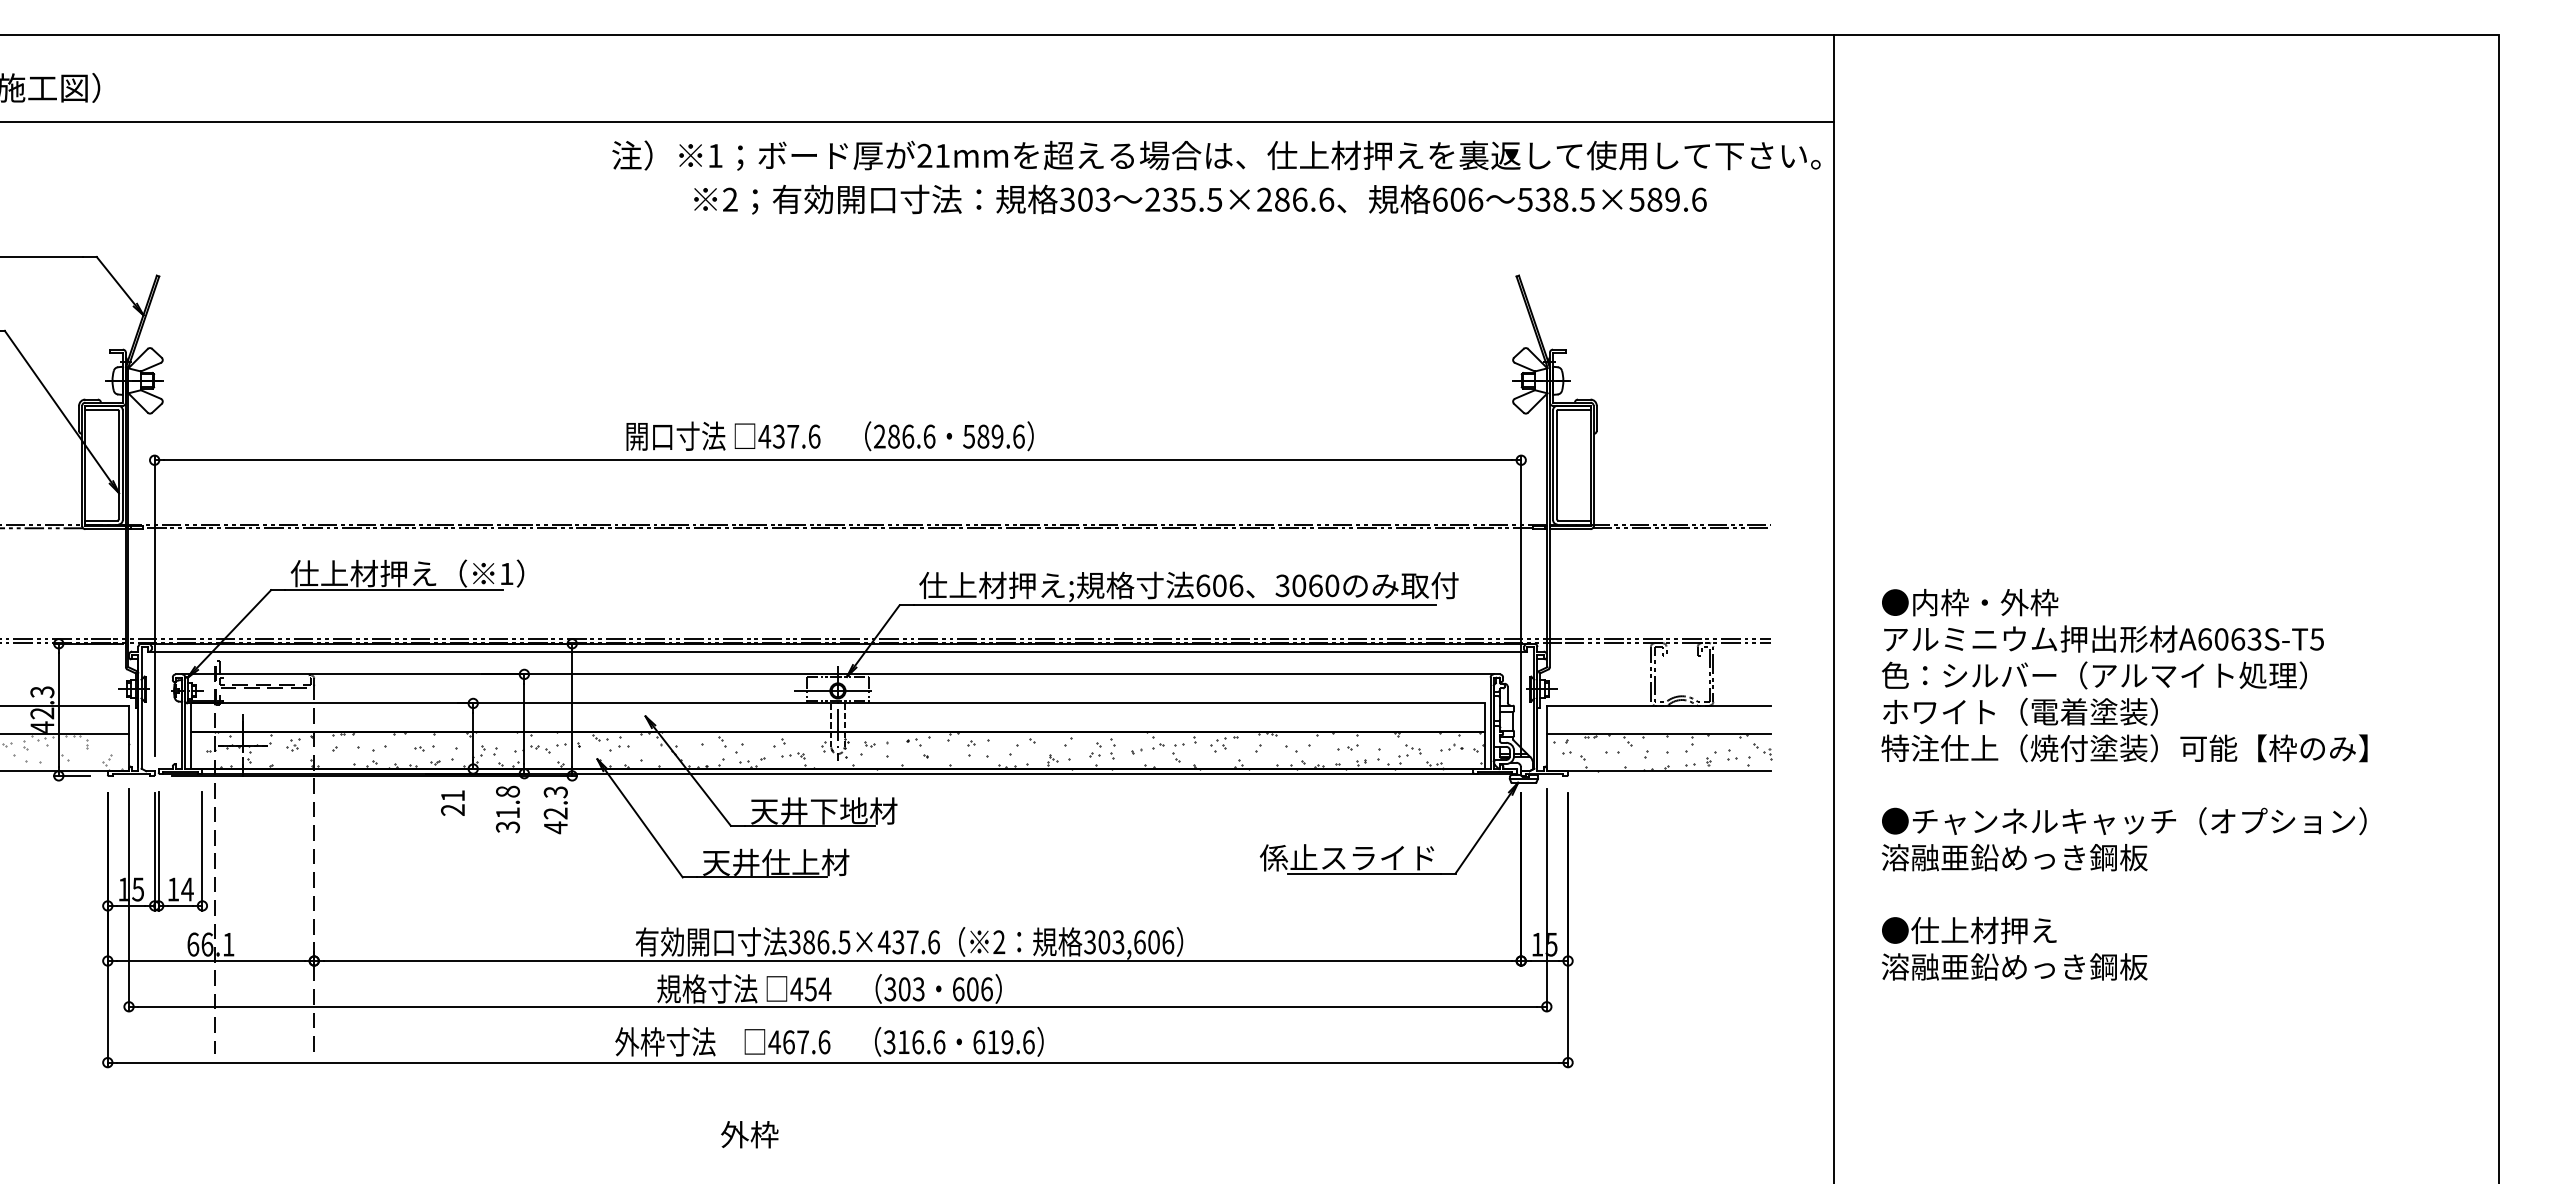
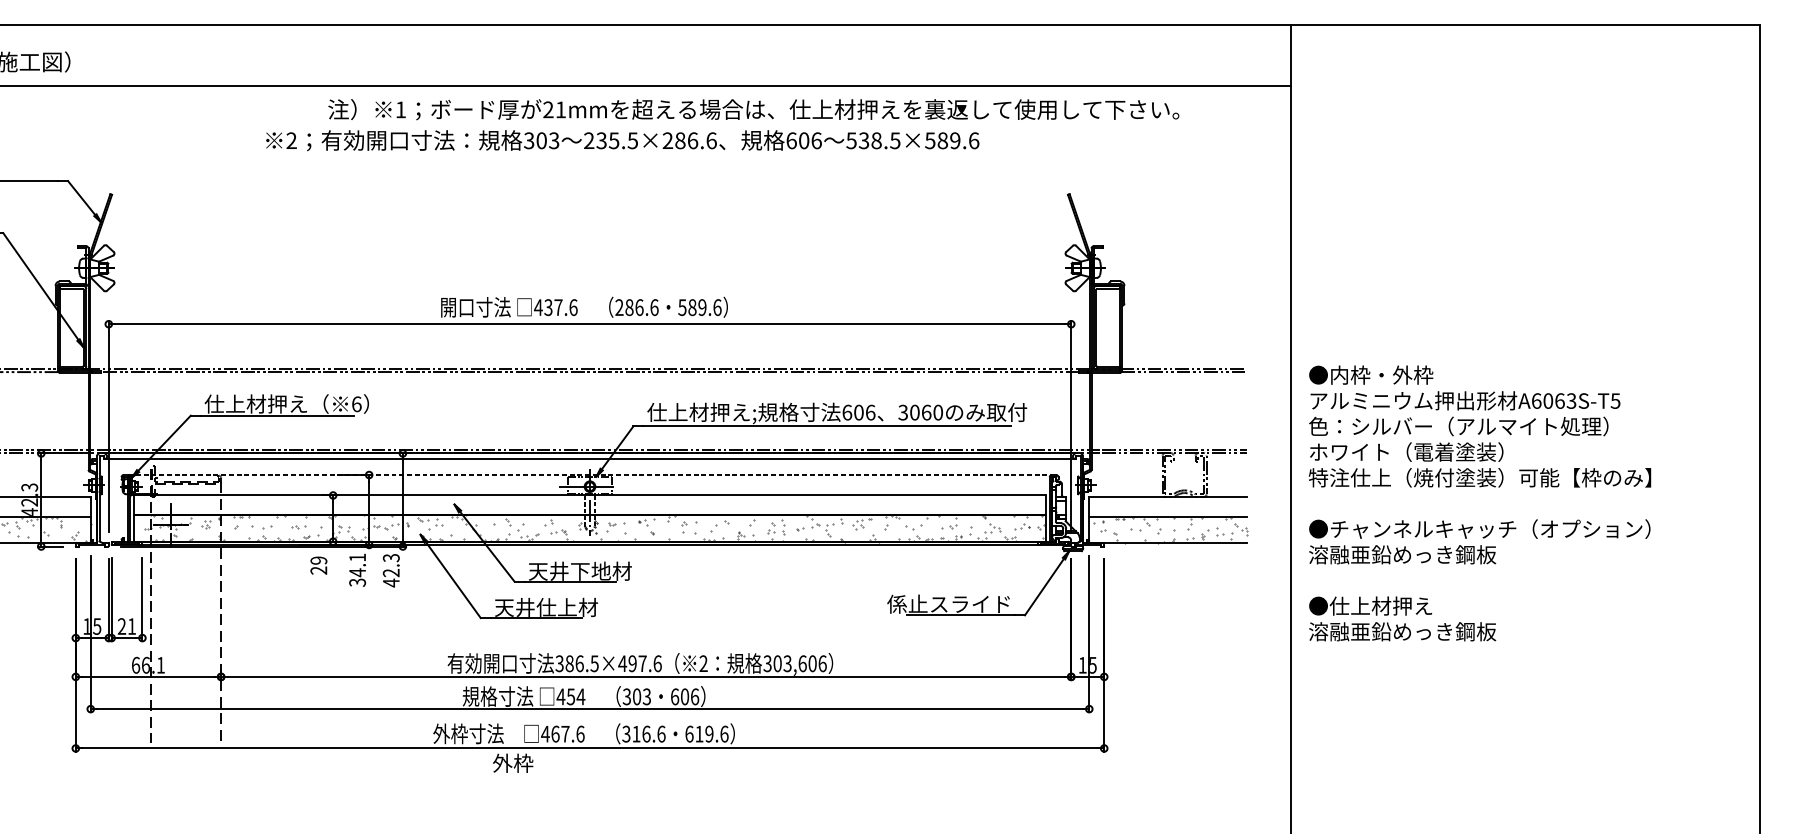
text: (1216, 155) -> (753, 109), moved
text: (1200, 199) -> (622, 140), moved
text: (506, 573) -> (356, 403), 1 -> 6
line: (837, 674) -> (589, 475), solid -> dashed
hatch: (844, 749) -> (594, 527), removed
hatch: (1661, 752) -> (1170, 530), removed
text: (2124, 784) -> (1479, 503), moved
text: (453, 795) -> (319, 560), 21 -> 29
text: (507, 802) -> (357, 565), 31.8 -> 34.1
text: (180, 889) -> (126, 626), 14 -> 21
text: (898, 942) -> (632, 663), 386.5×437.6 -> 386.5×497.6
text: (749, 1134) -> (512, 763), moved

